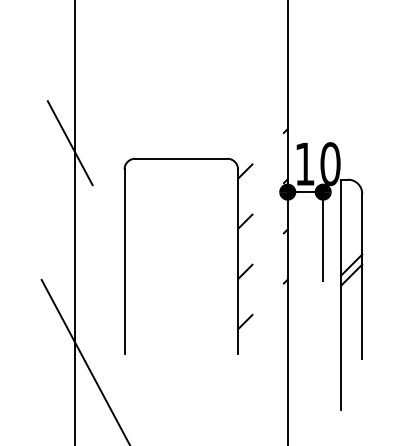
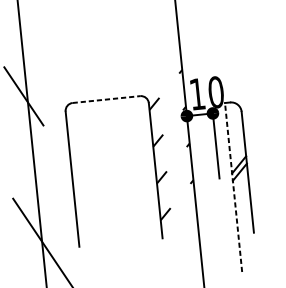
line: (181, 158) -> (106, 99), solid -> dashed
line: (340, 294) -> (233, 187), solid -> dashed

